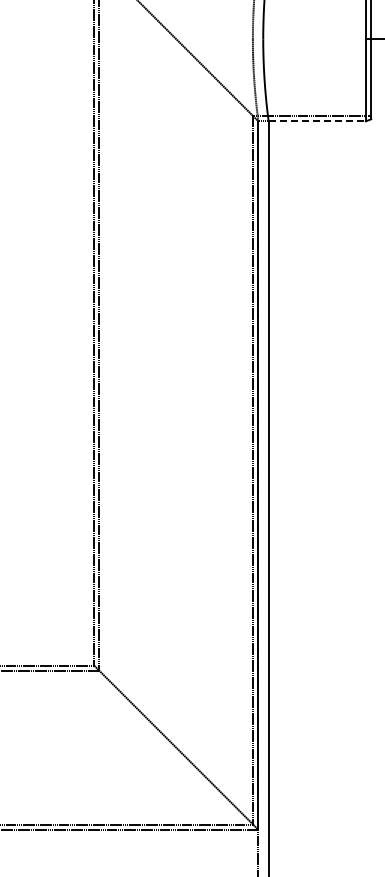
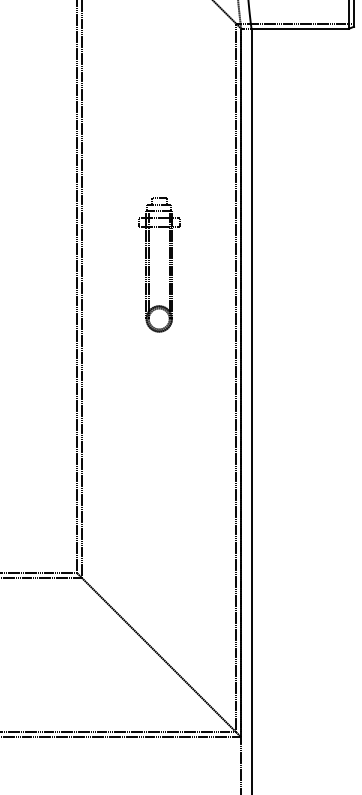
line: (317, 121) -> (300, 28), dashed -> solid
part: (166, 357) -> (149, 264), added

